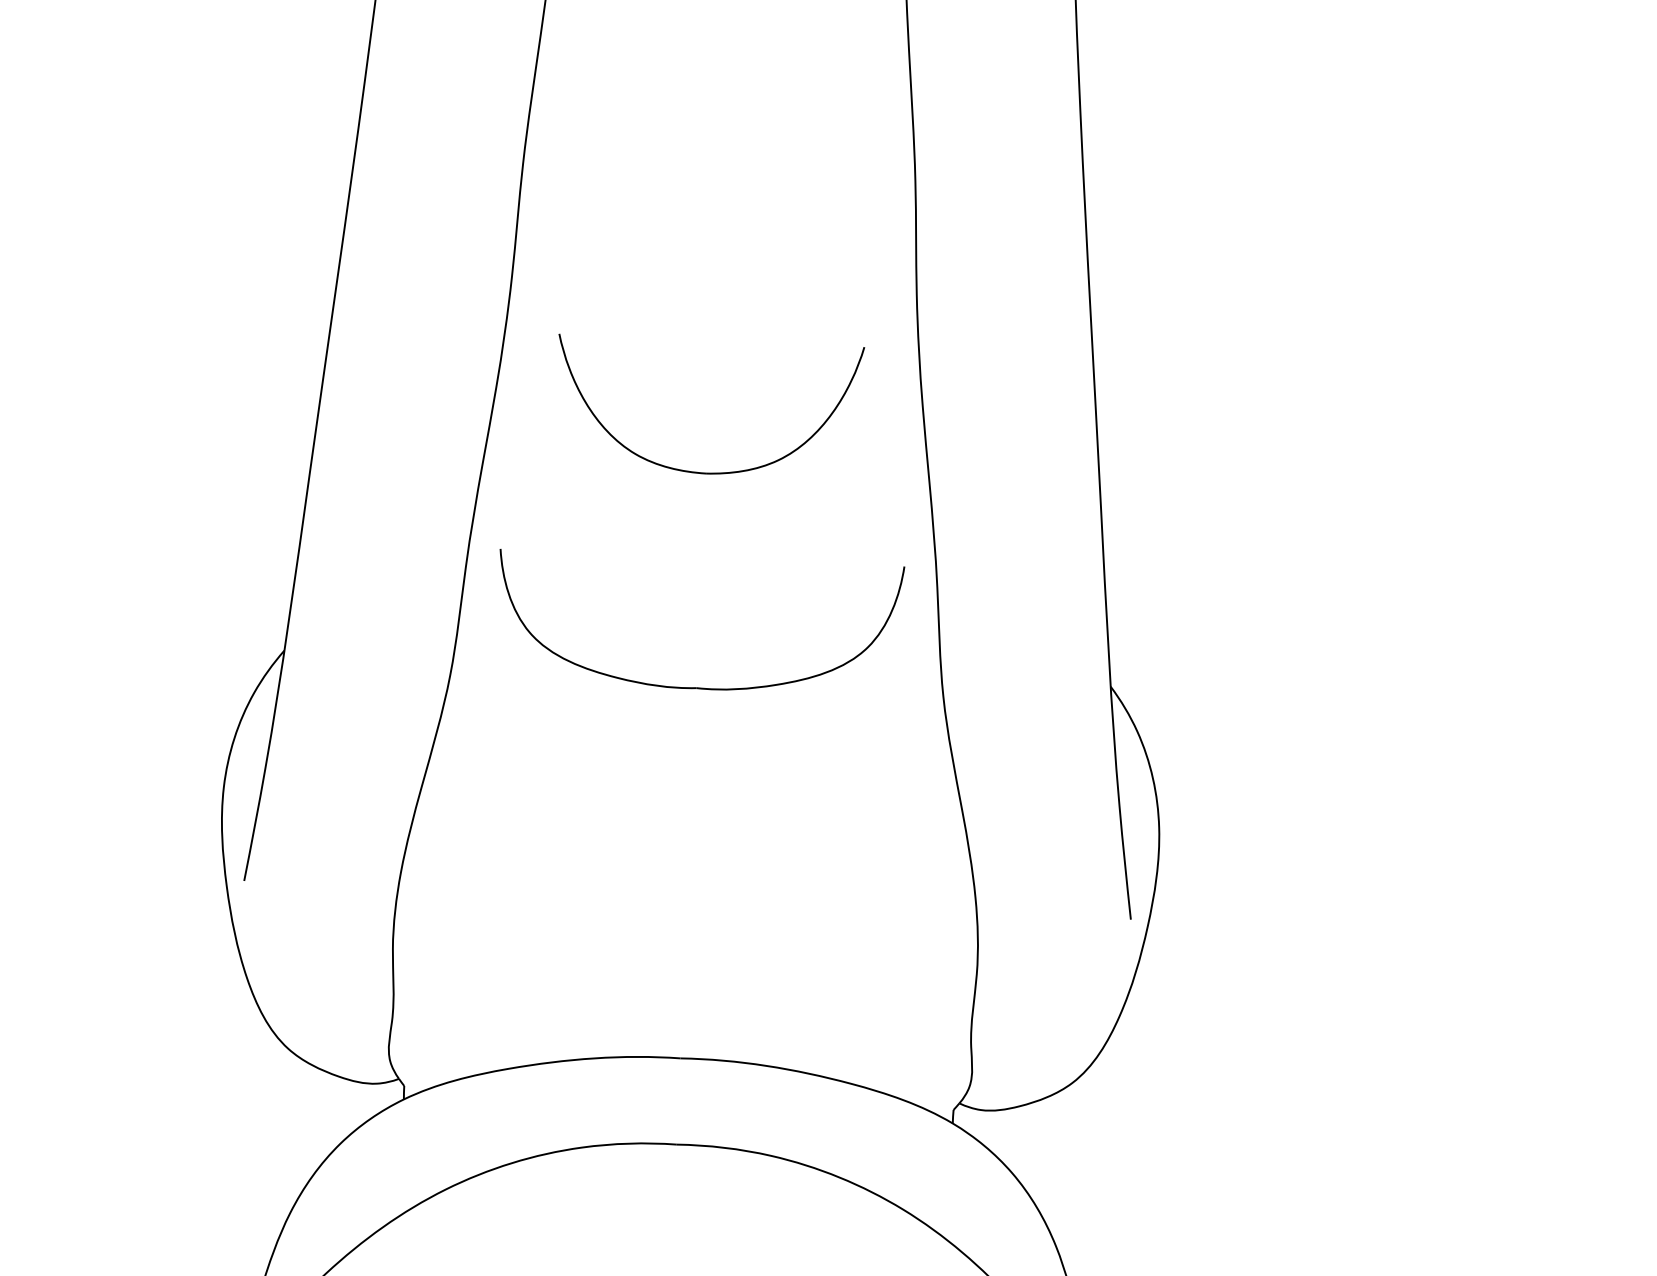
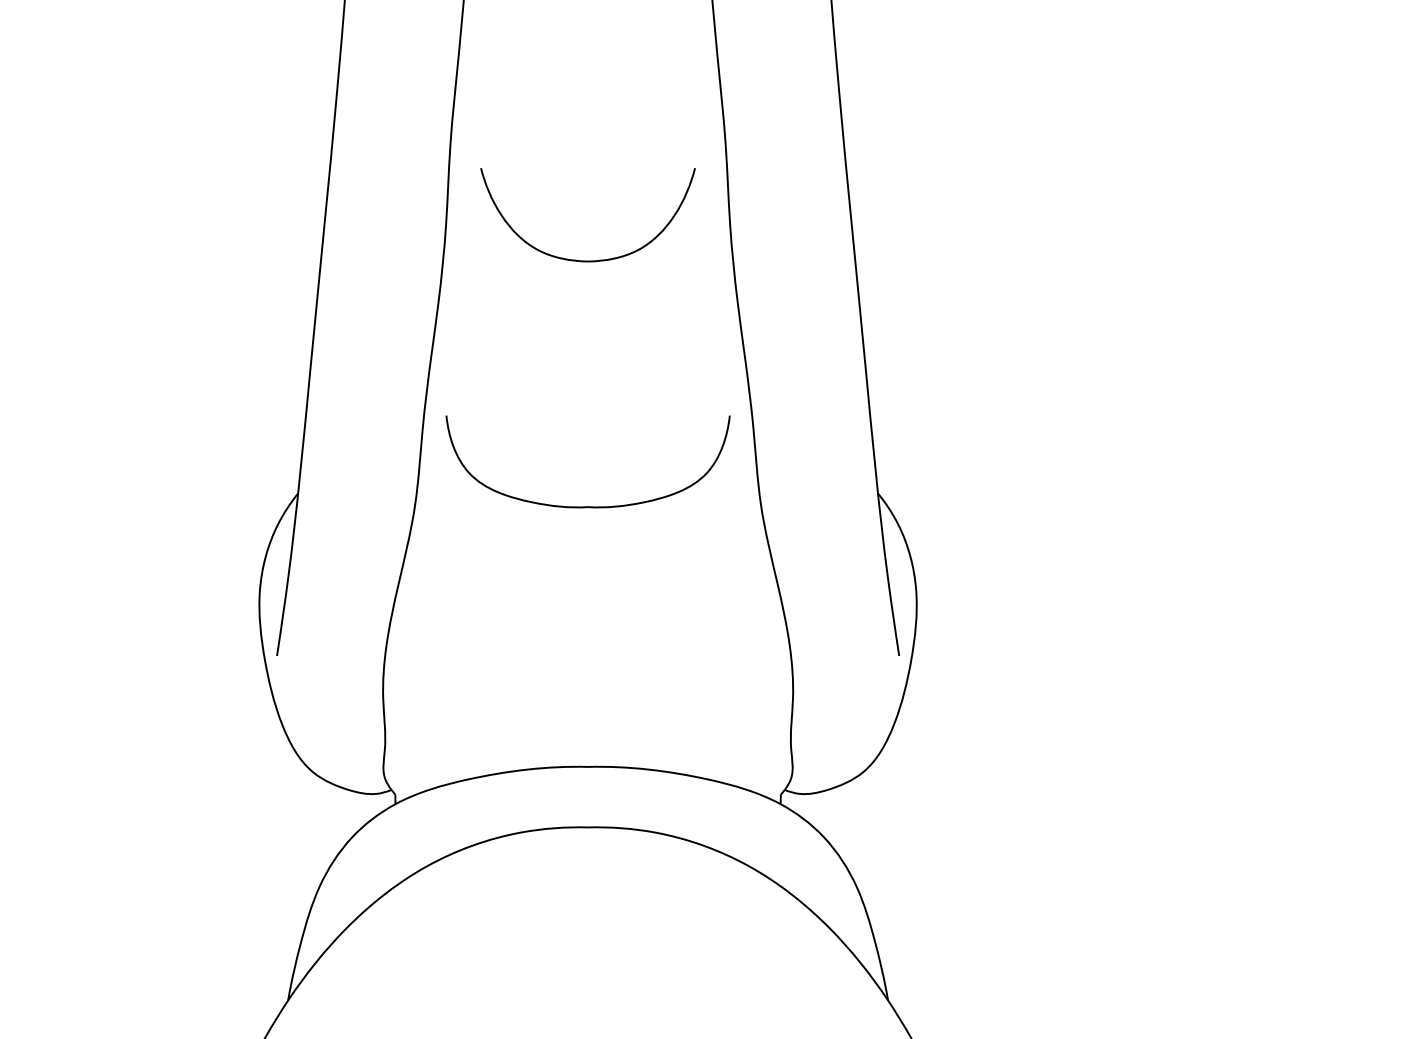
part: (705, 472) -> (587, 260), moved

